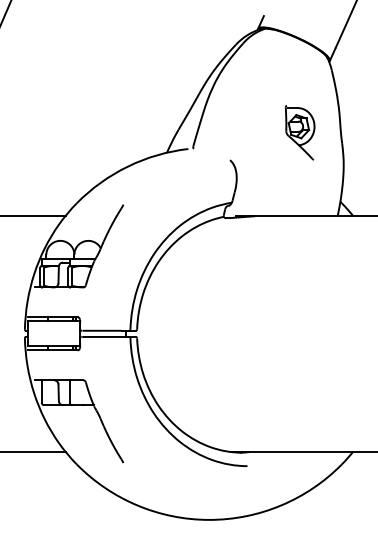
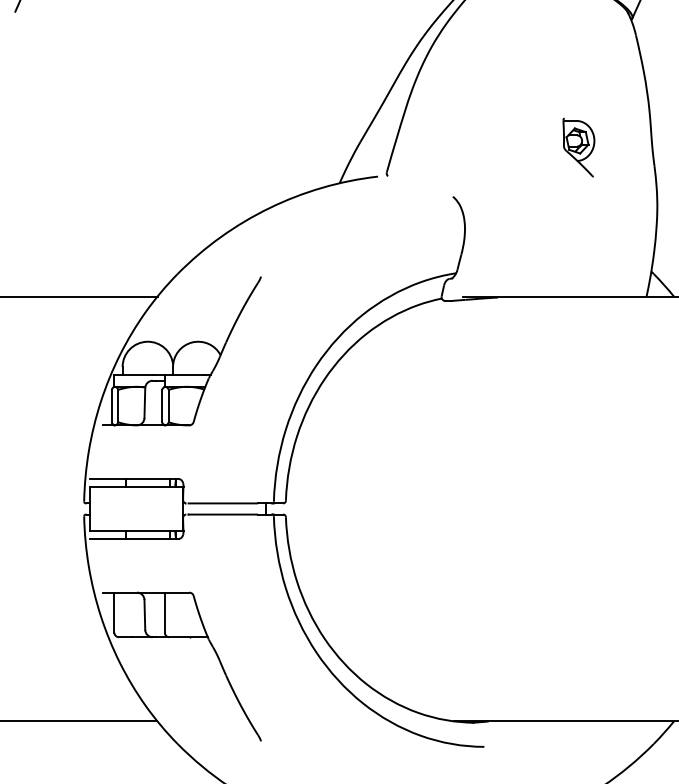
part: (299, 132) -> (577, 146), size x0.6

